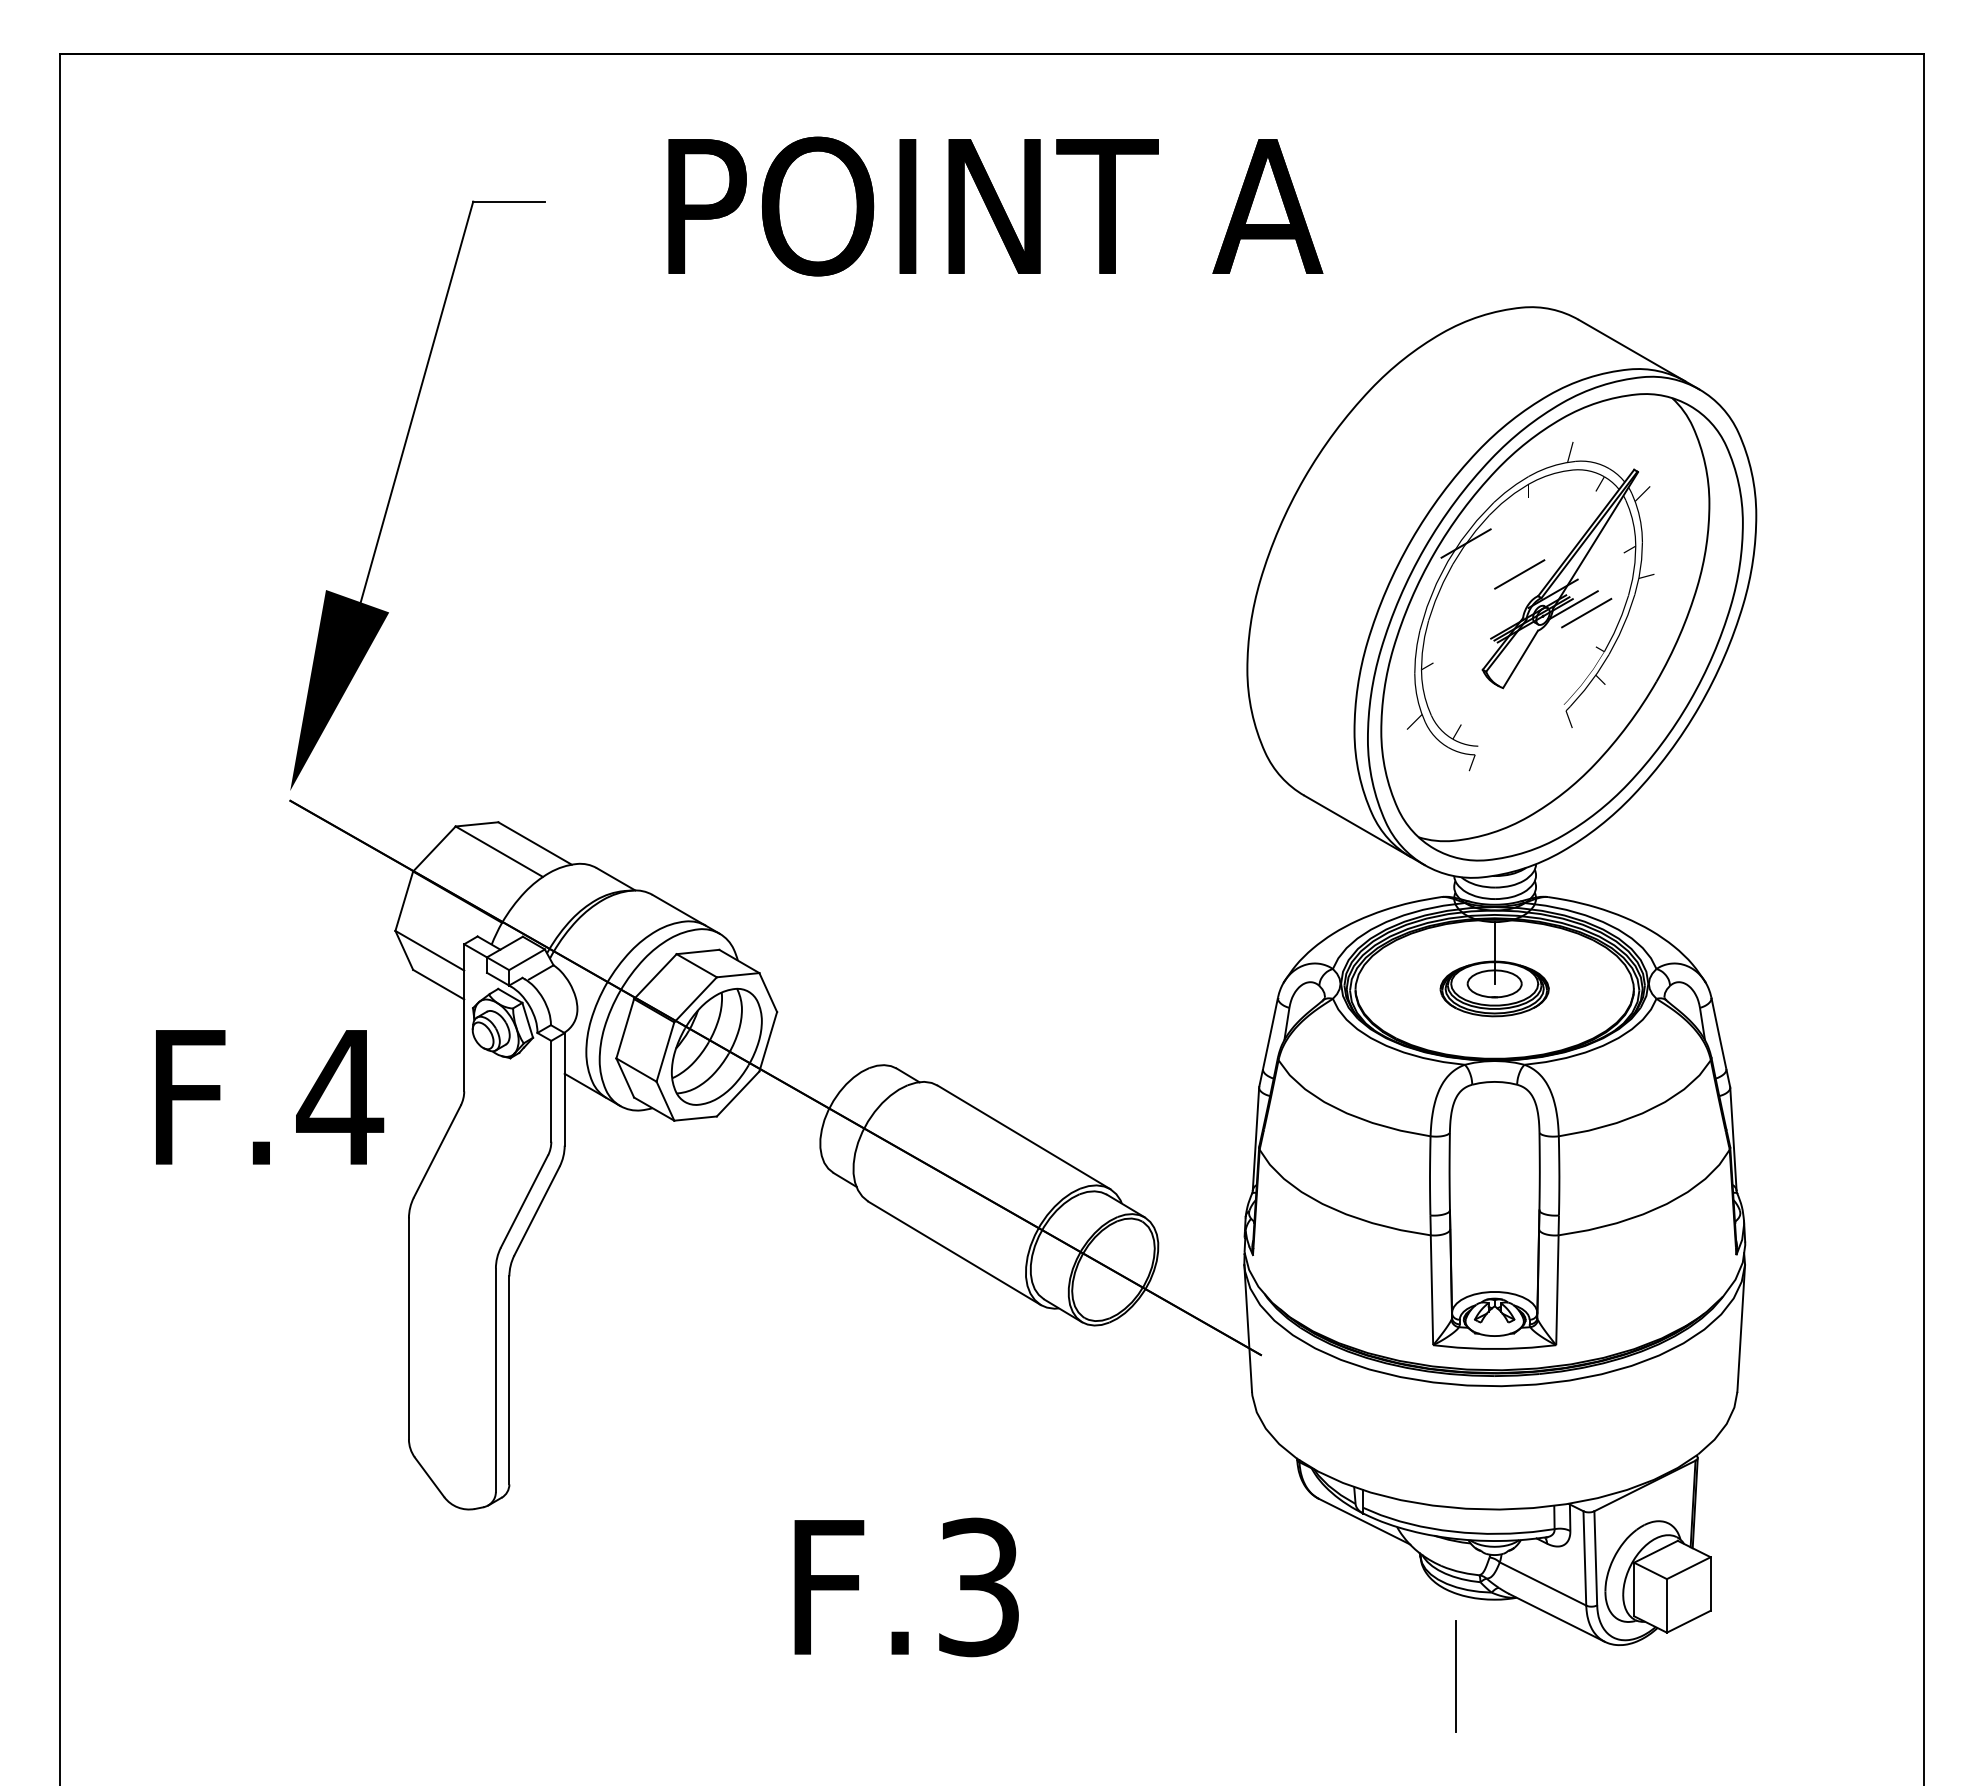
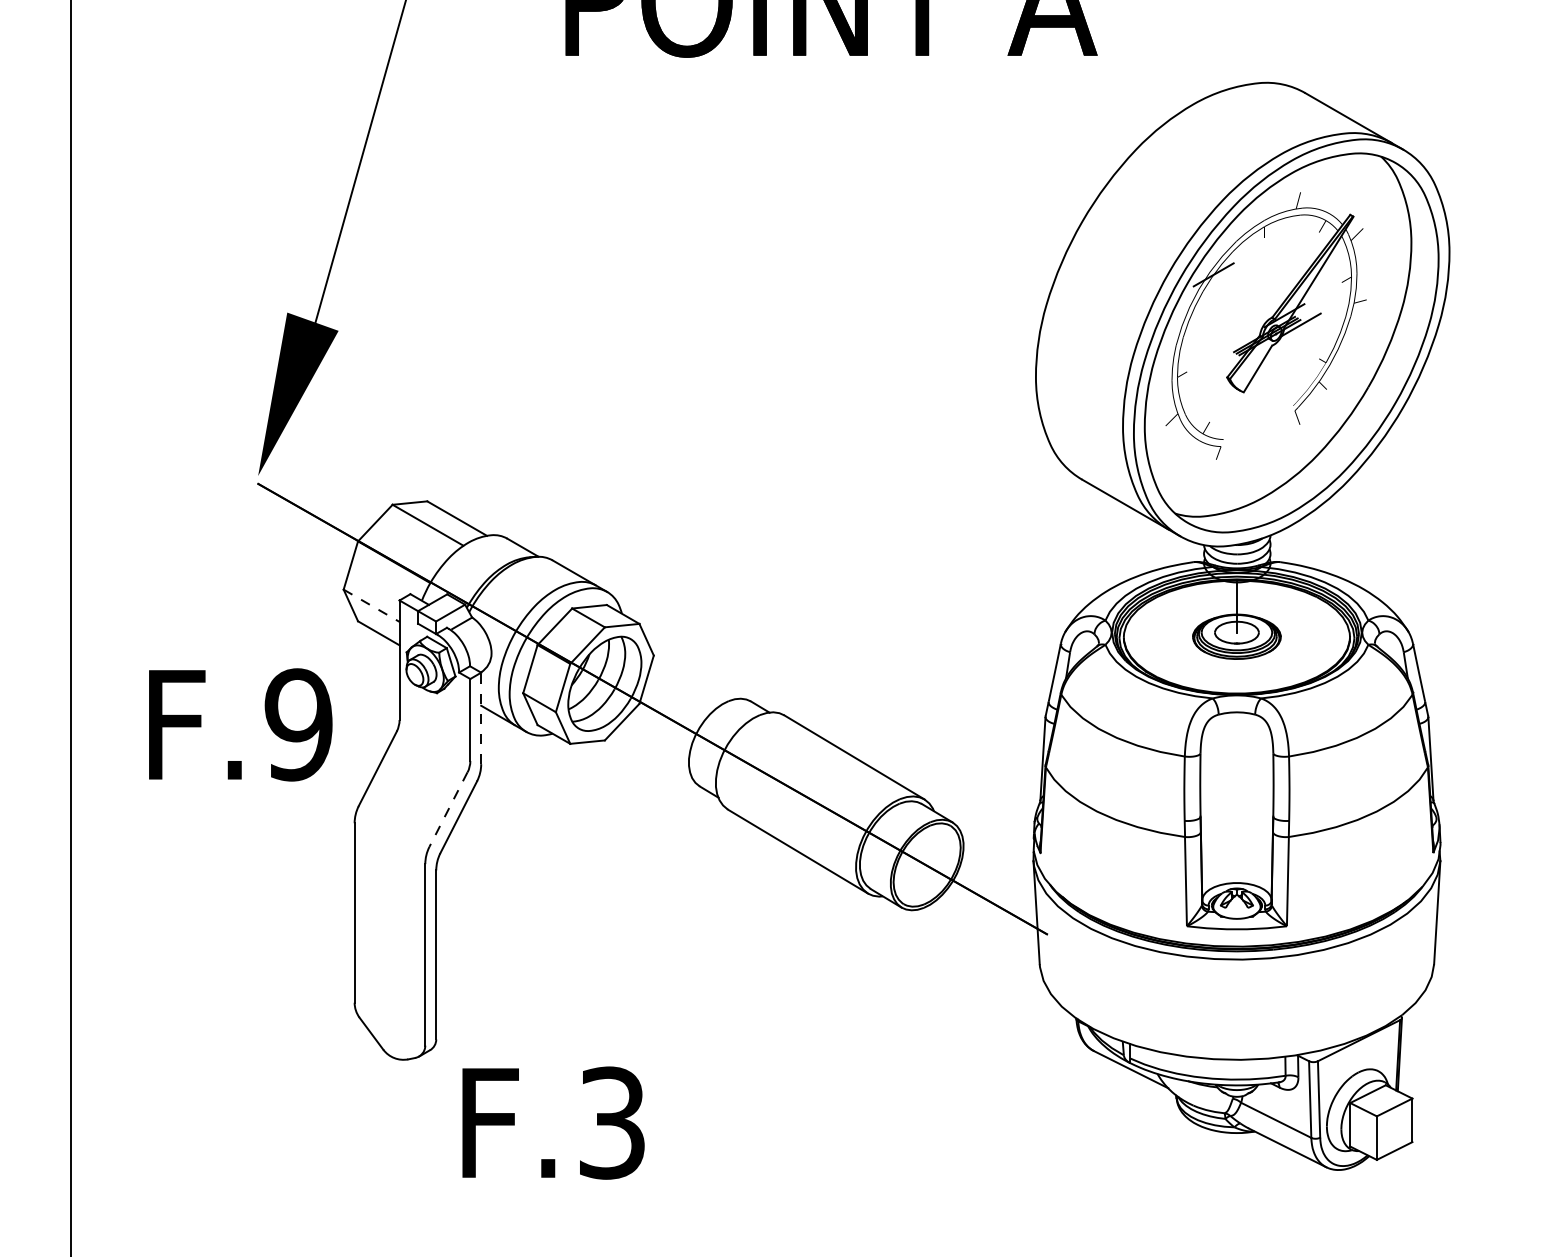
line: (1519, 574) -> (1257, 300), removed
line: (1586, 612) -> (1311, 330), removed
line: (429, 950) -> (371, 605), solid -> dashed
line: (564, 1088) -> (481, 717), solid -> dashed
text: (340, 1097) -> (299, 725), F.4 -> F.9
line: (524, 1201) -> (448, 809), solid -> dashed
text: (906, 1587) -> (553, 1123), moved
line: (1456, 1676) -> (1205, 1195), removed

